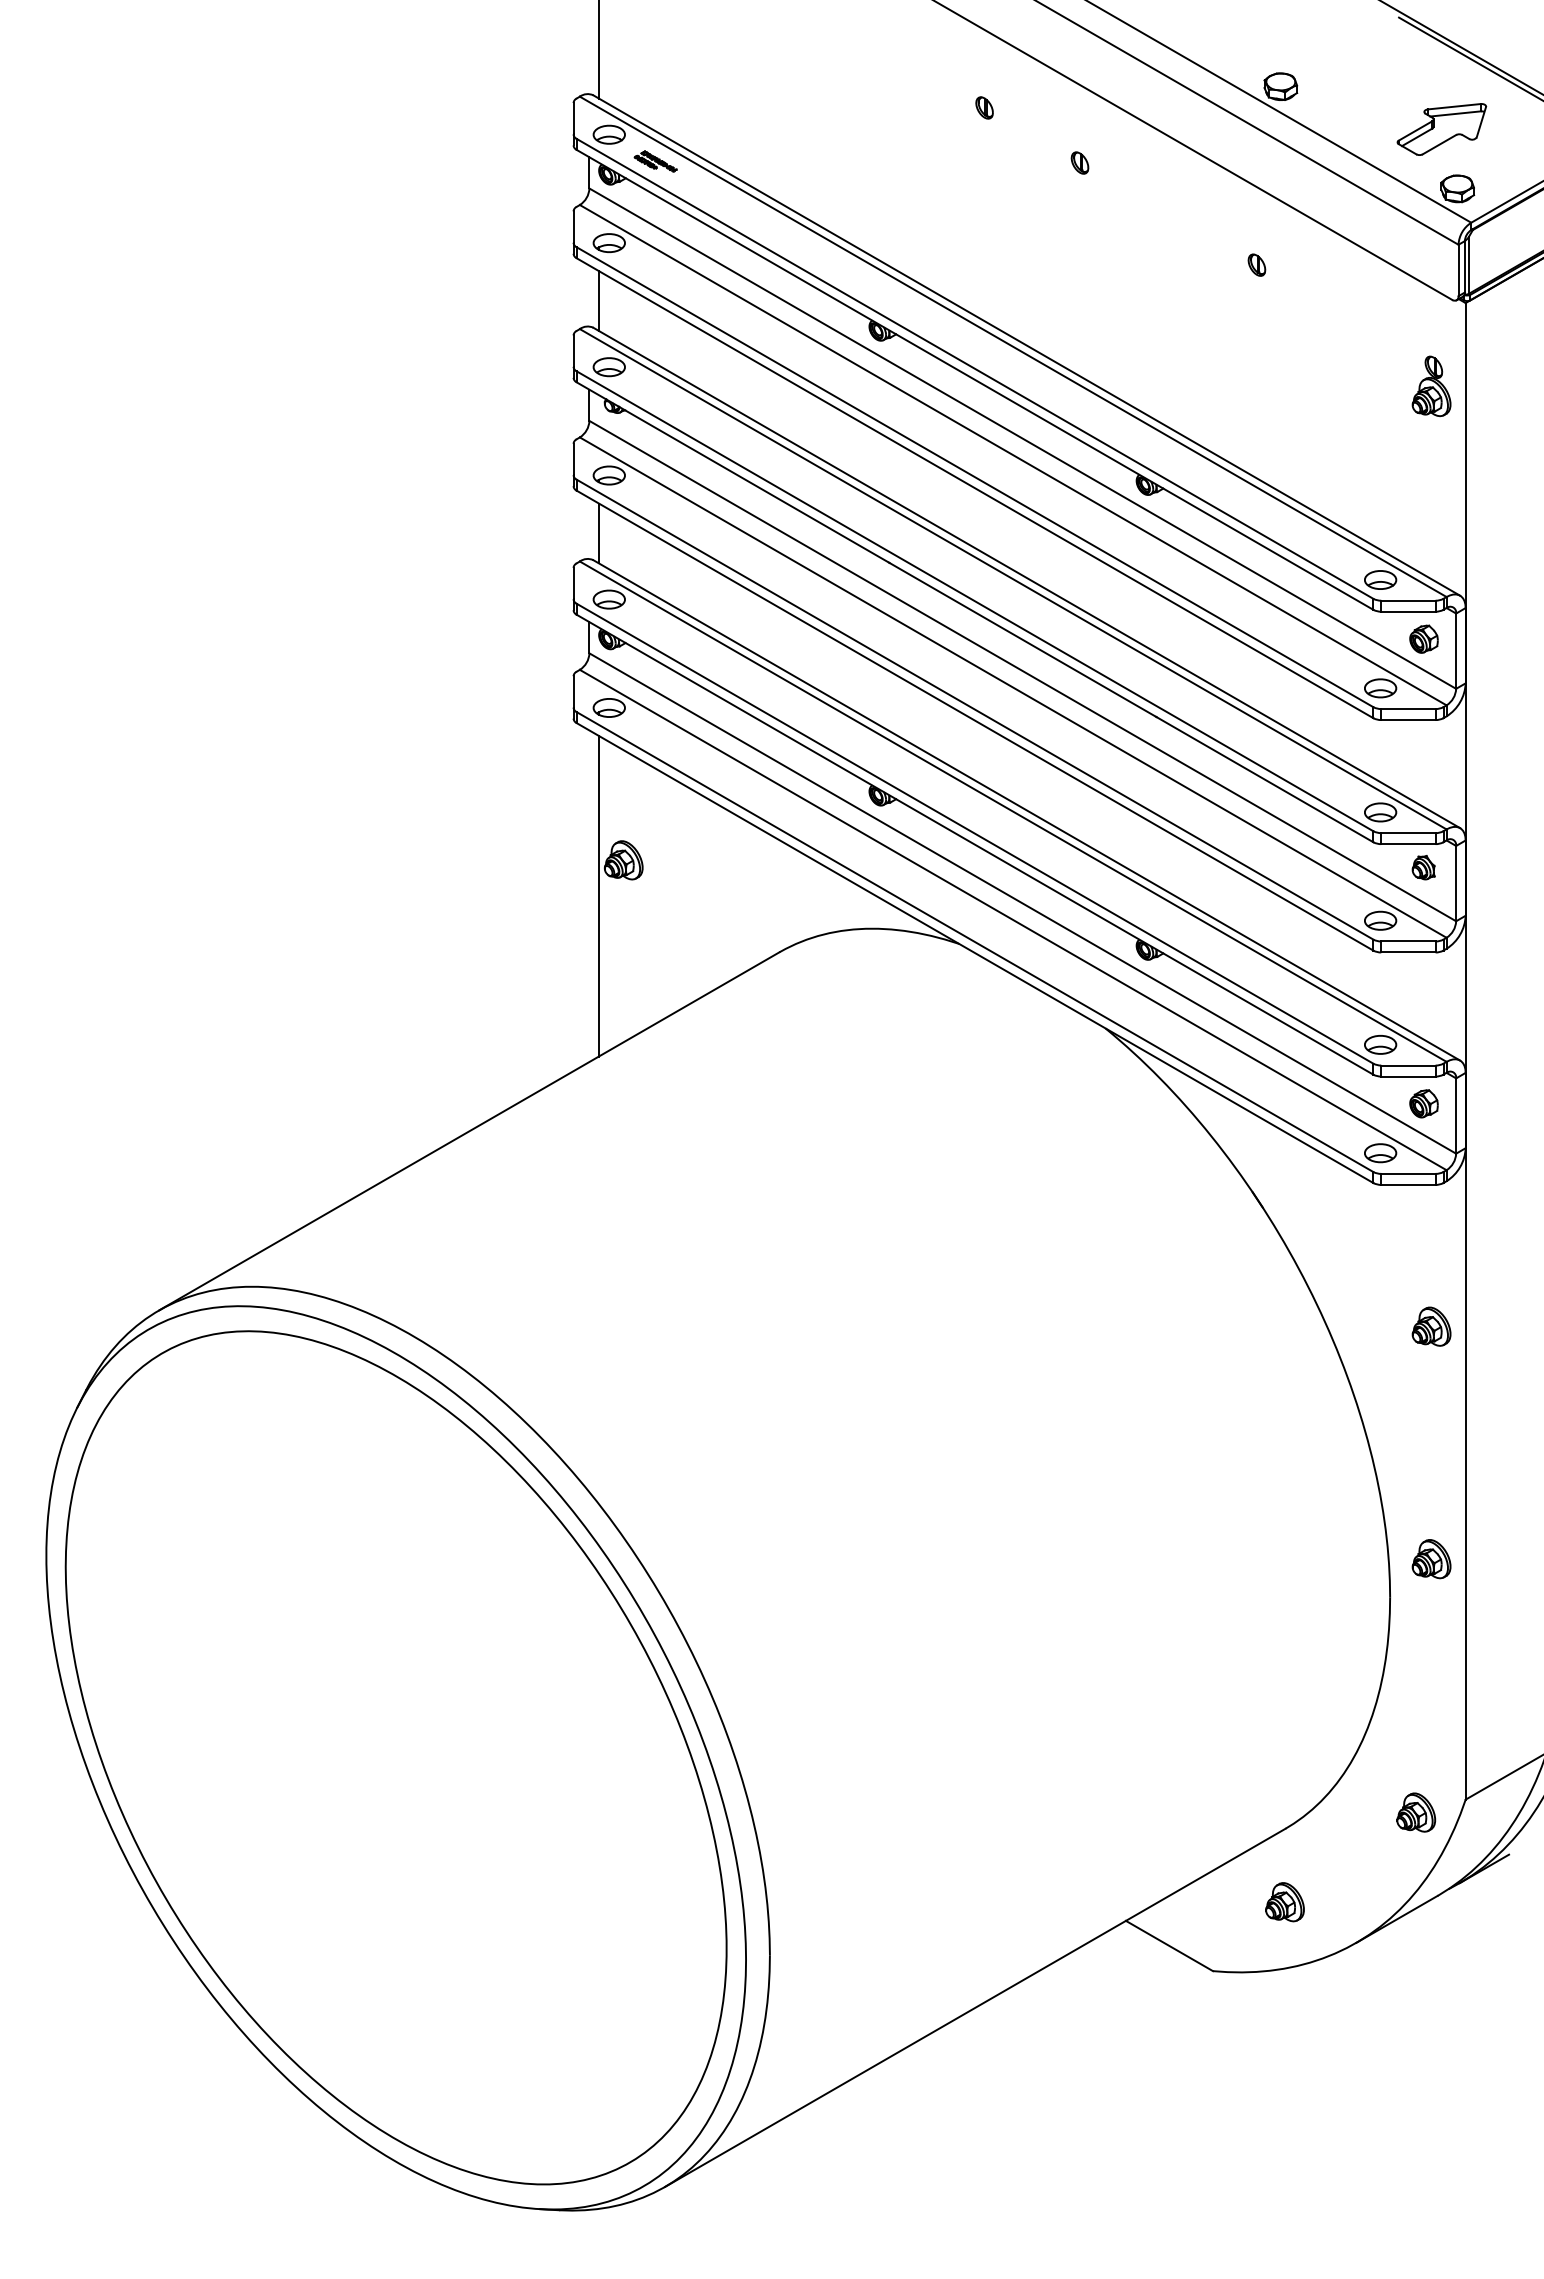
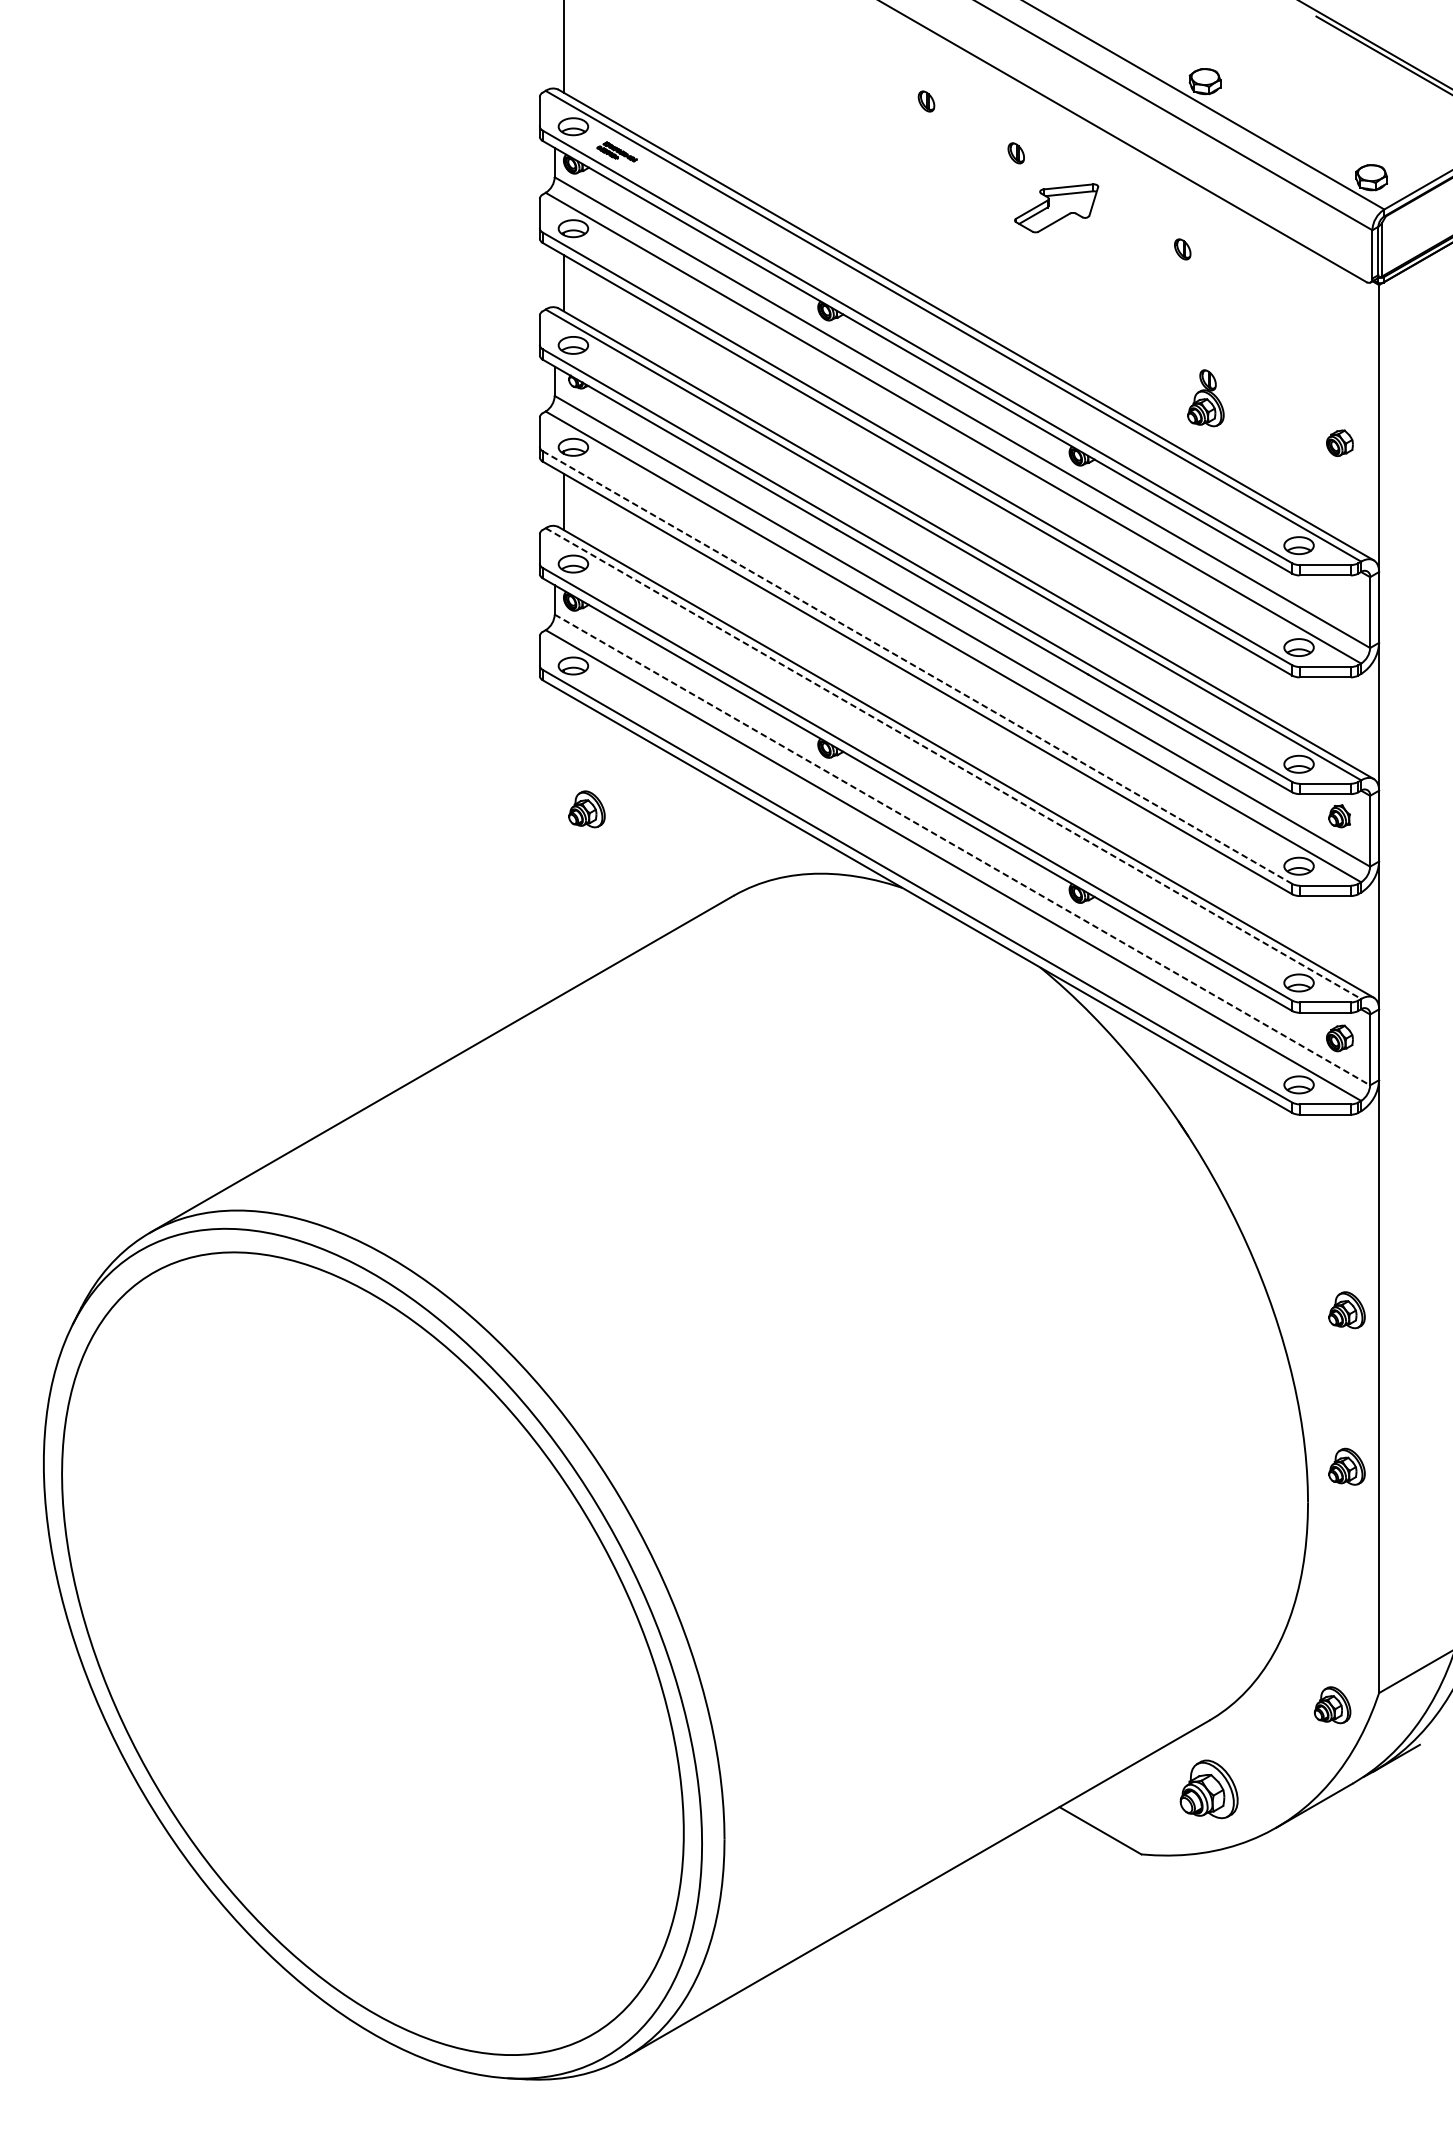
part: (1441, 129) -> (1056, 208), moved
part: (1431, 386) -> (1205, 398), moved
part: (1423, 638) -> (1339, 442), moved
line: (975, 709) -> (917, 667), solid -> dashed
line: (1013, 811) -> (953, 763), solid -> dashed
line: (598, 895) -> (563, 842), removed
line: (1023, 903) -> (963, 849), solid -> dashed
part: (1431, 1326) -> (1346, 1310), moved
part: (1284, 1902) -> (1208, 1789), size x1.6

